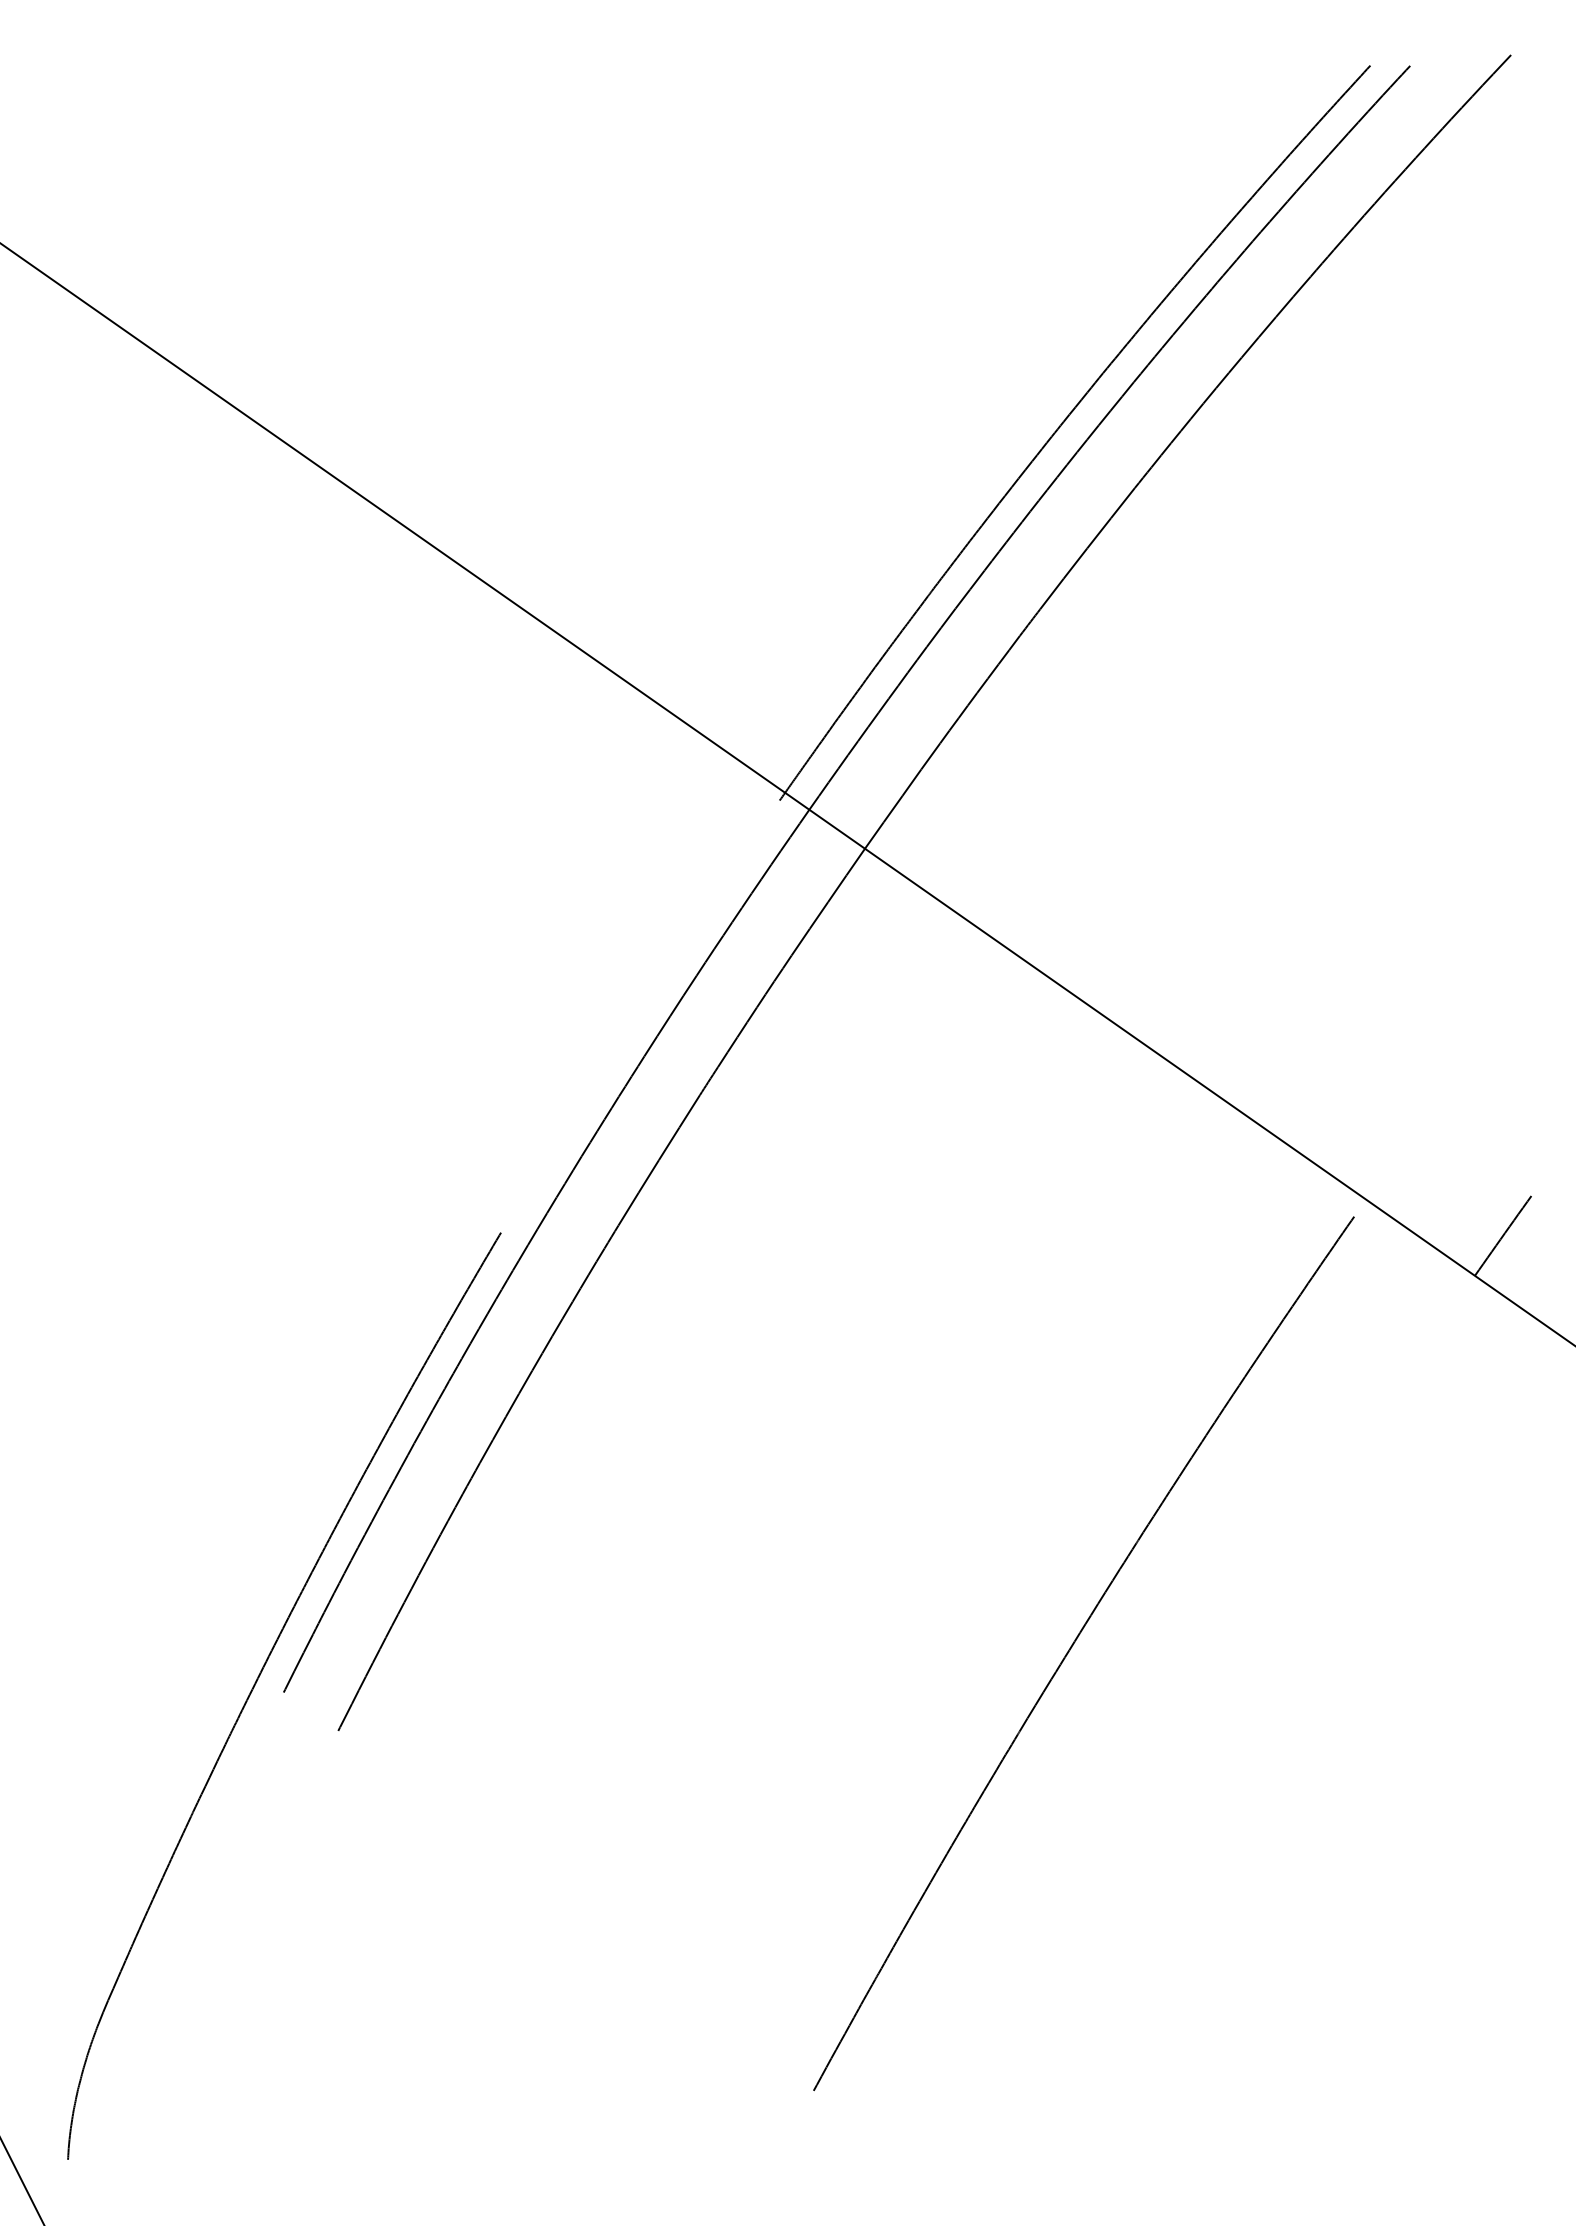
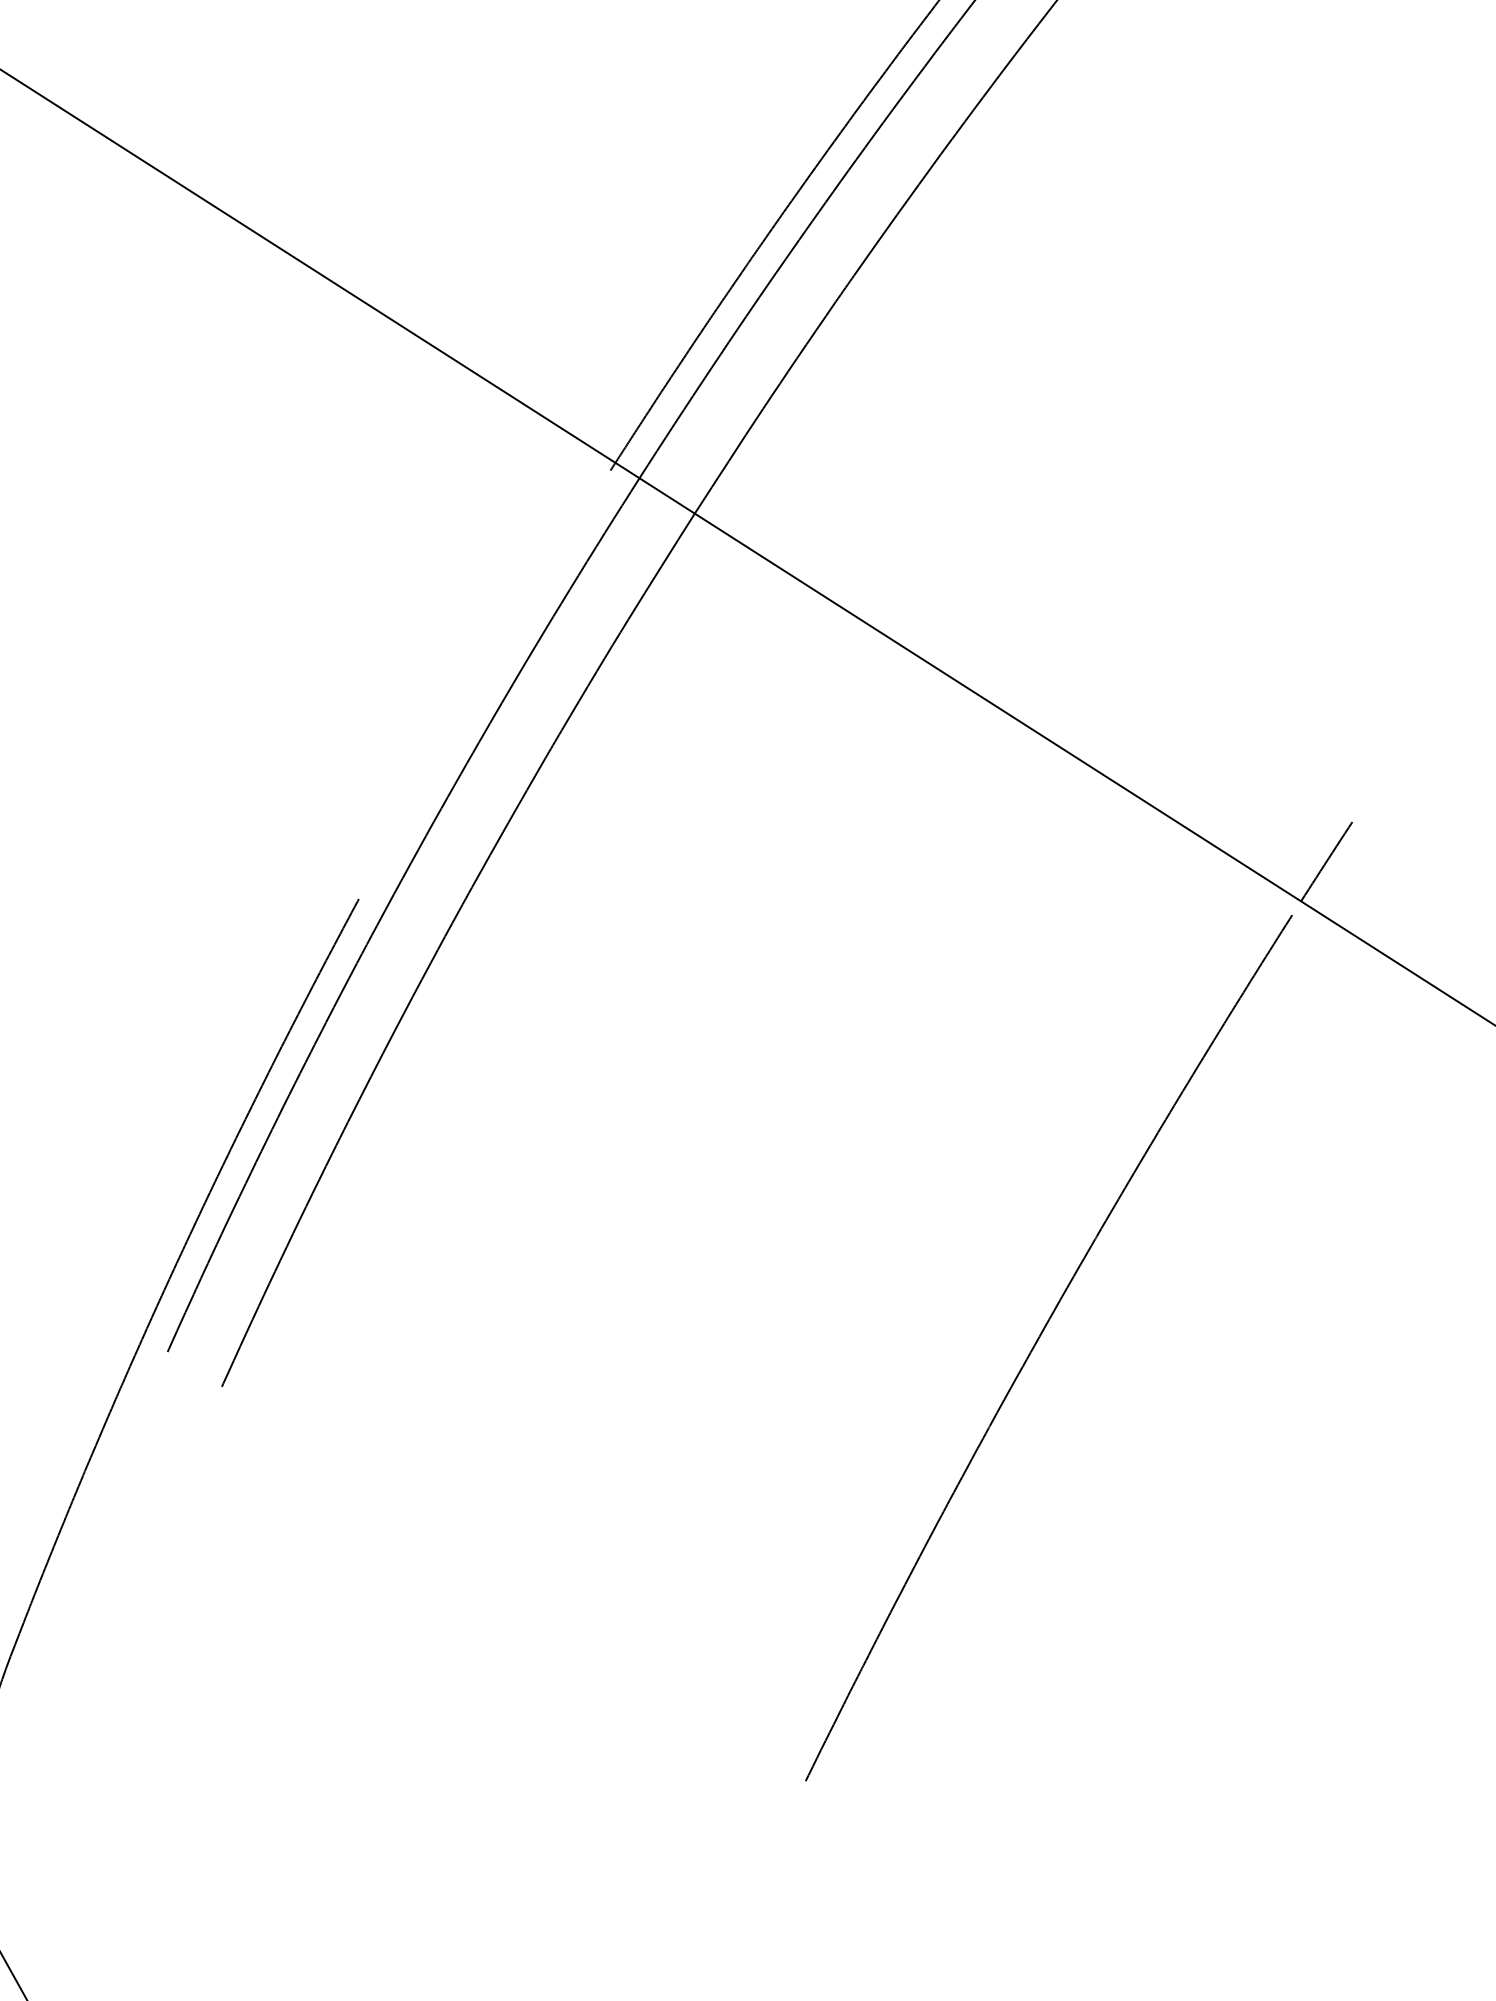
curve: (1072, 1647) -> (1037, 1342), moved

